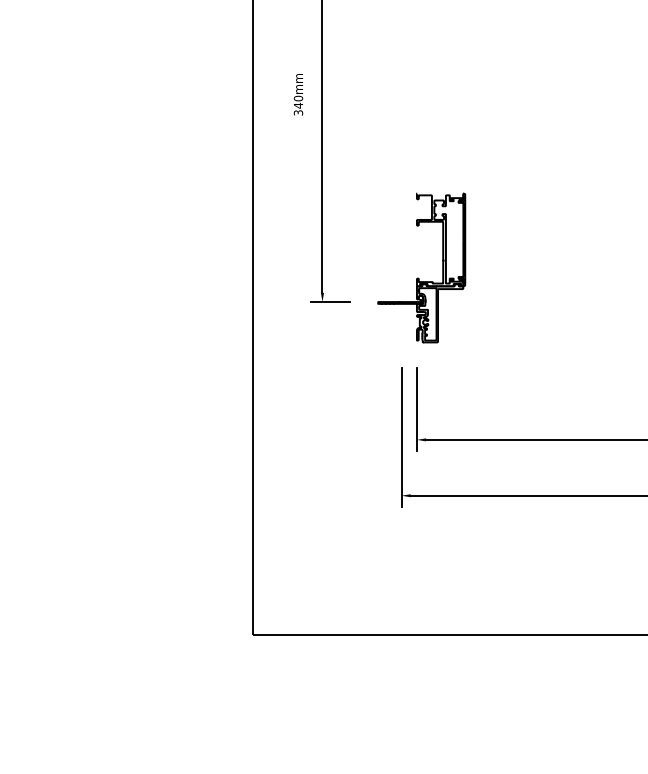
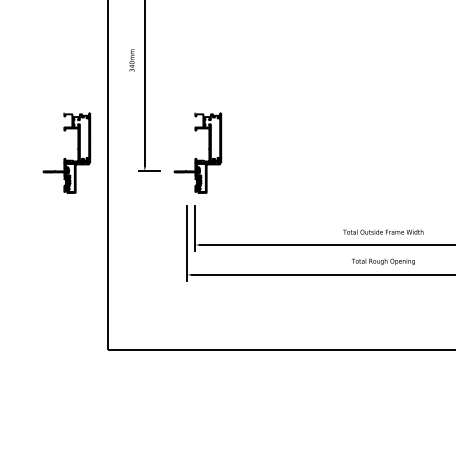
part: (175, 266) -> (66, 152), added

